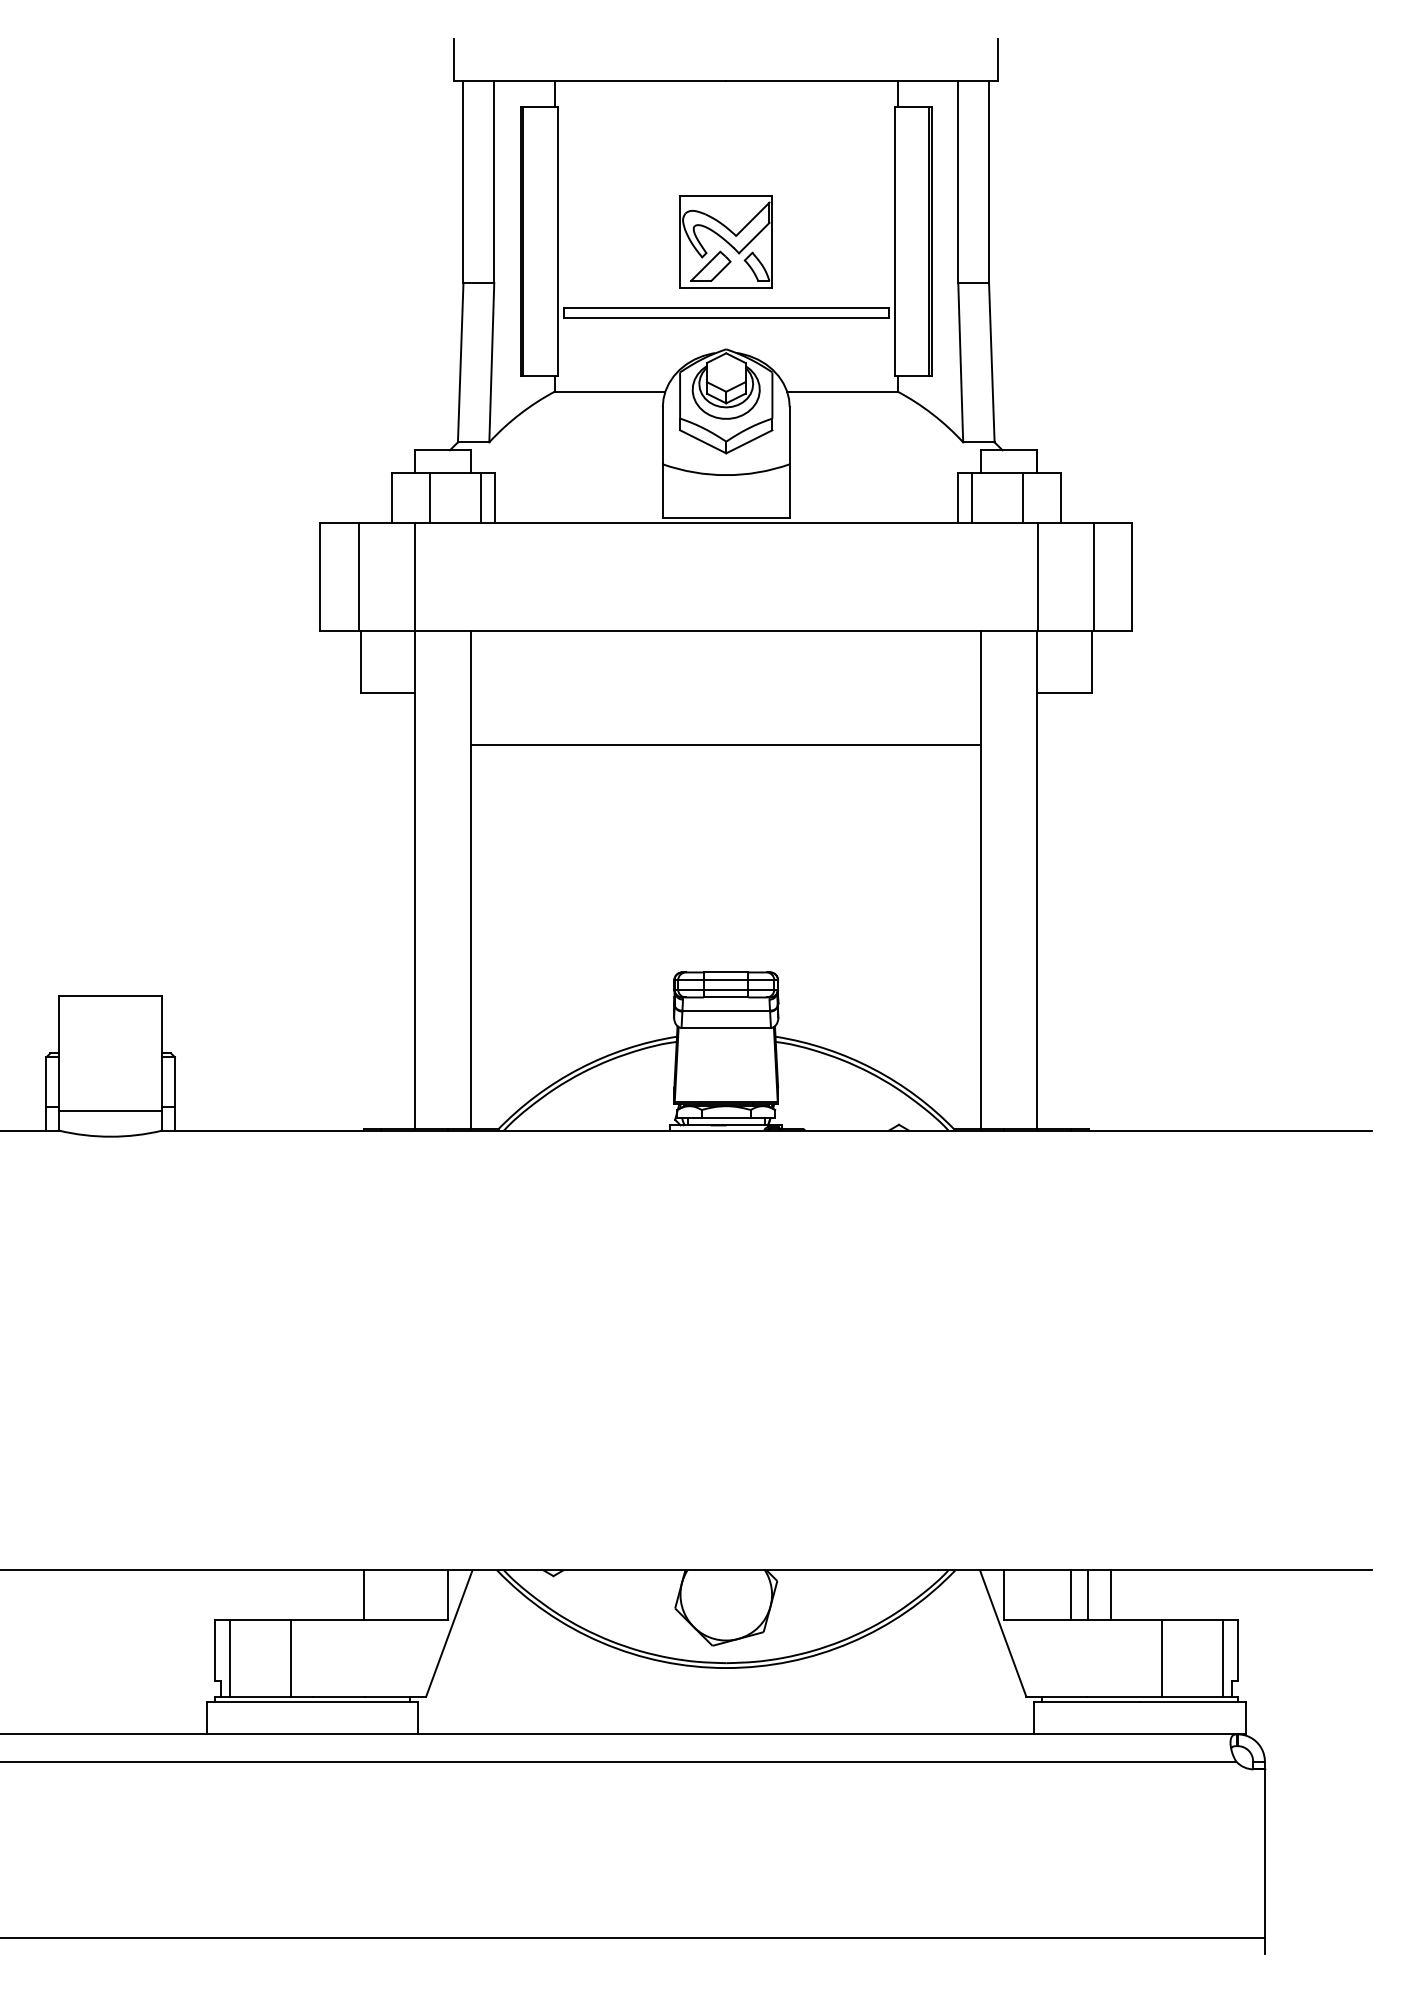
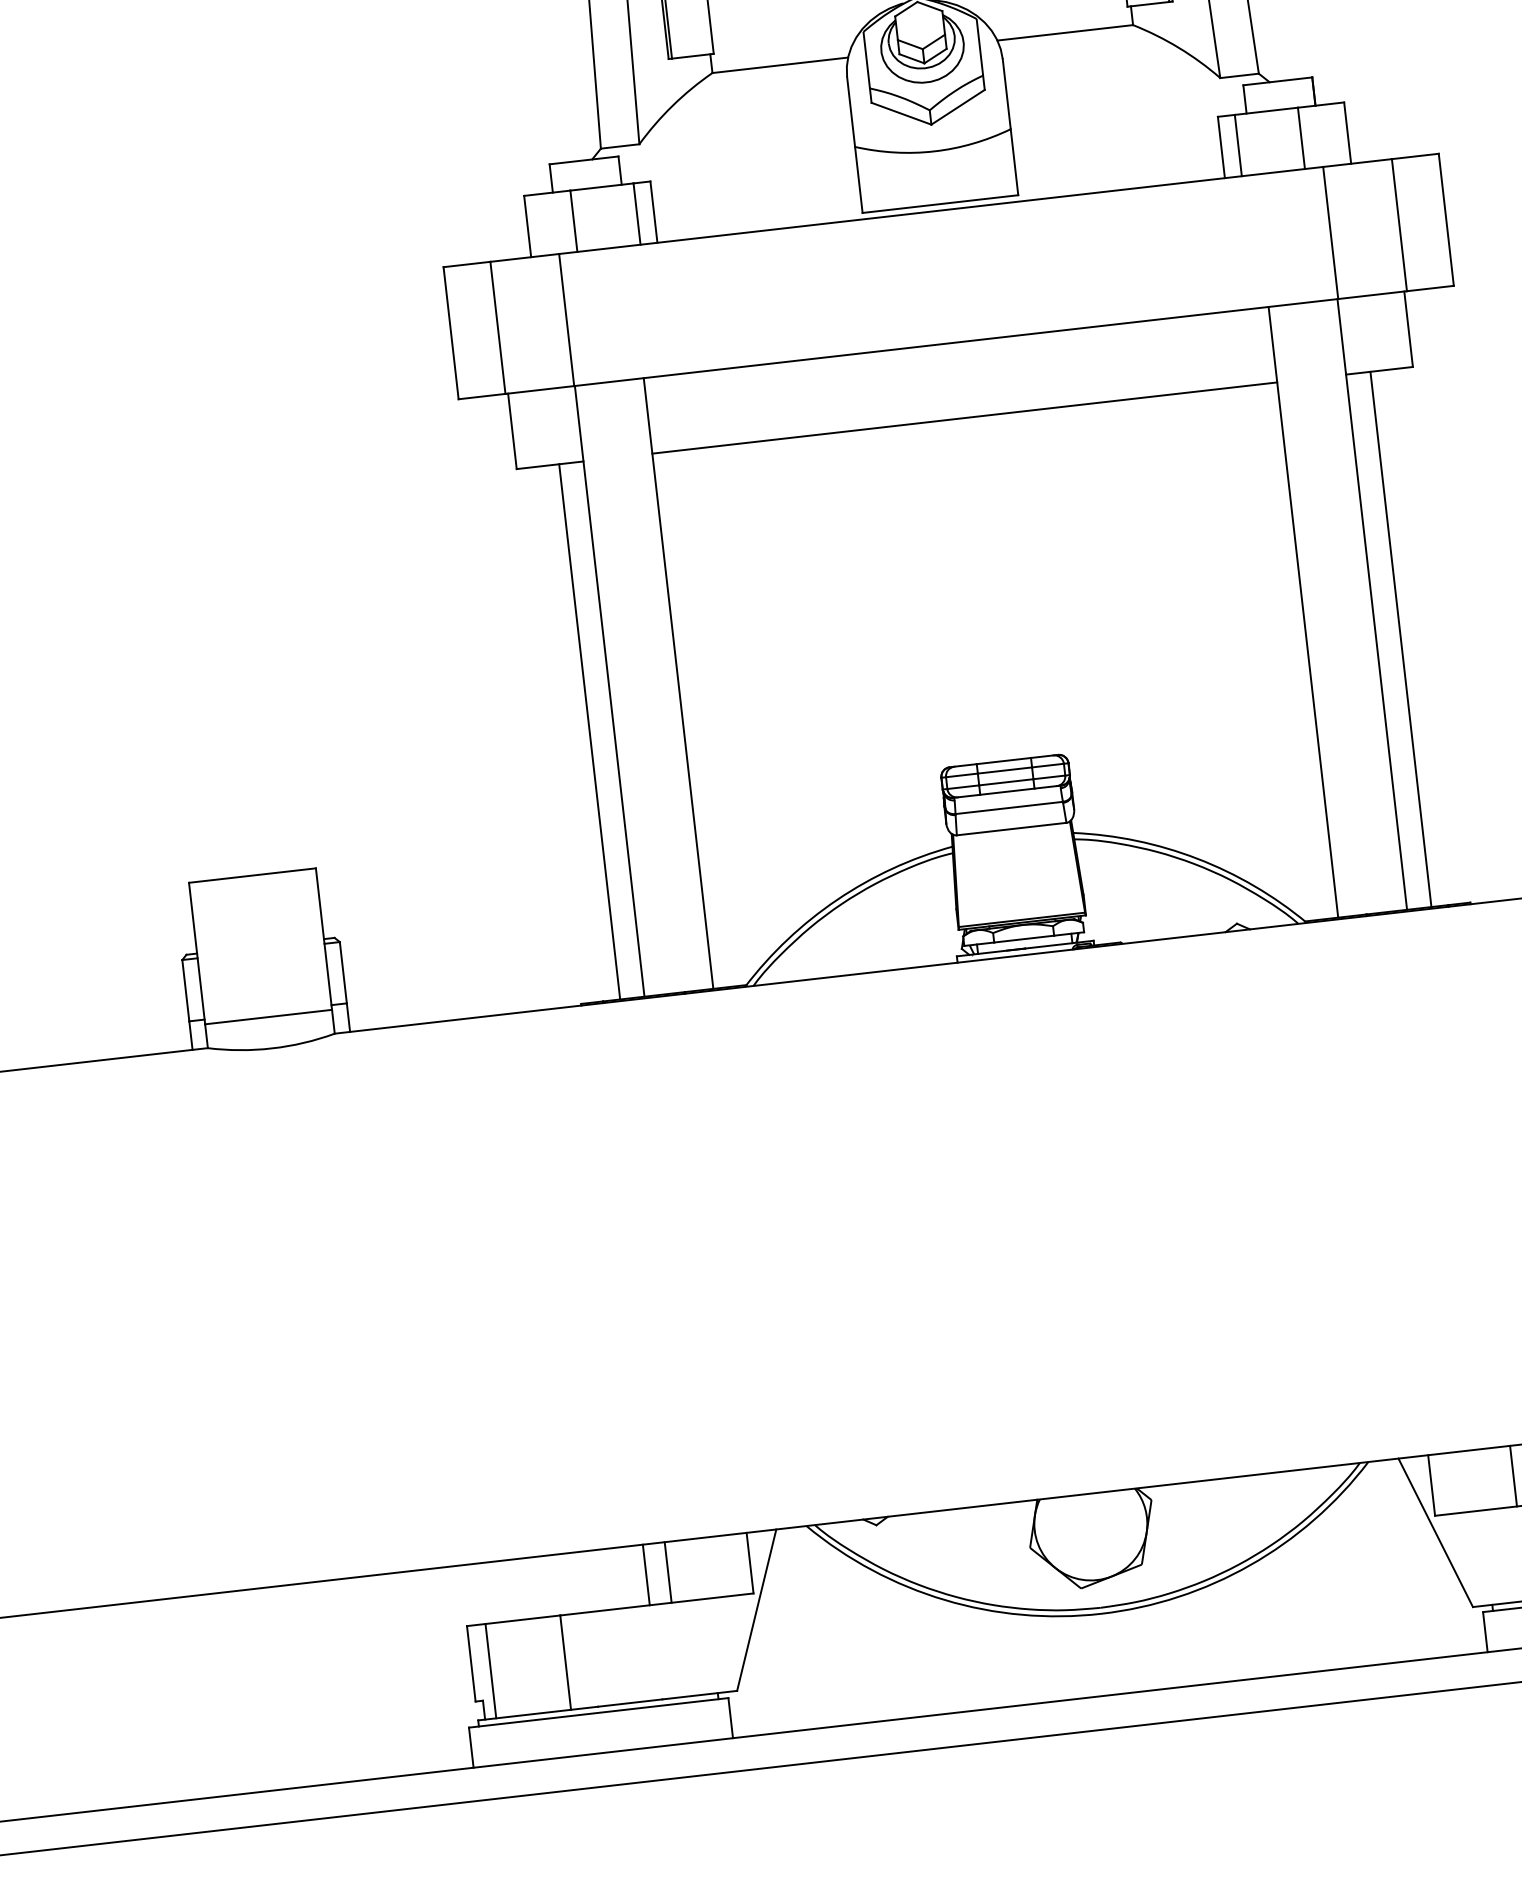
line: (726, 744) -> (965, 417), moved
line: (395, 910) -> (589, 731), added
line: (1057, 910) -> (1401, 638), added
line: (381, 1594) -> (668, 1571), added

